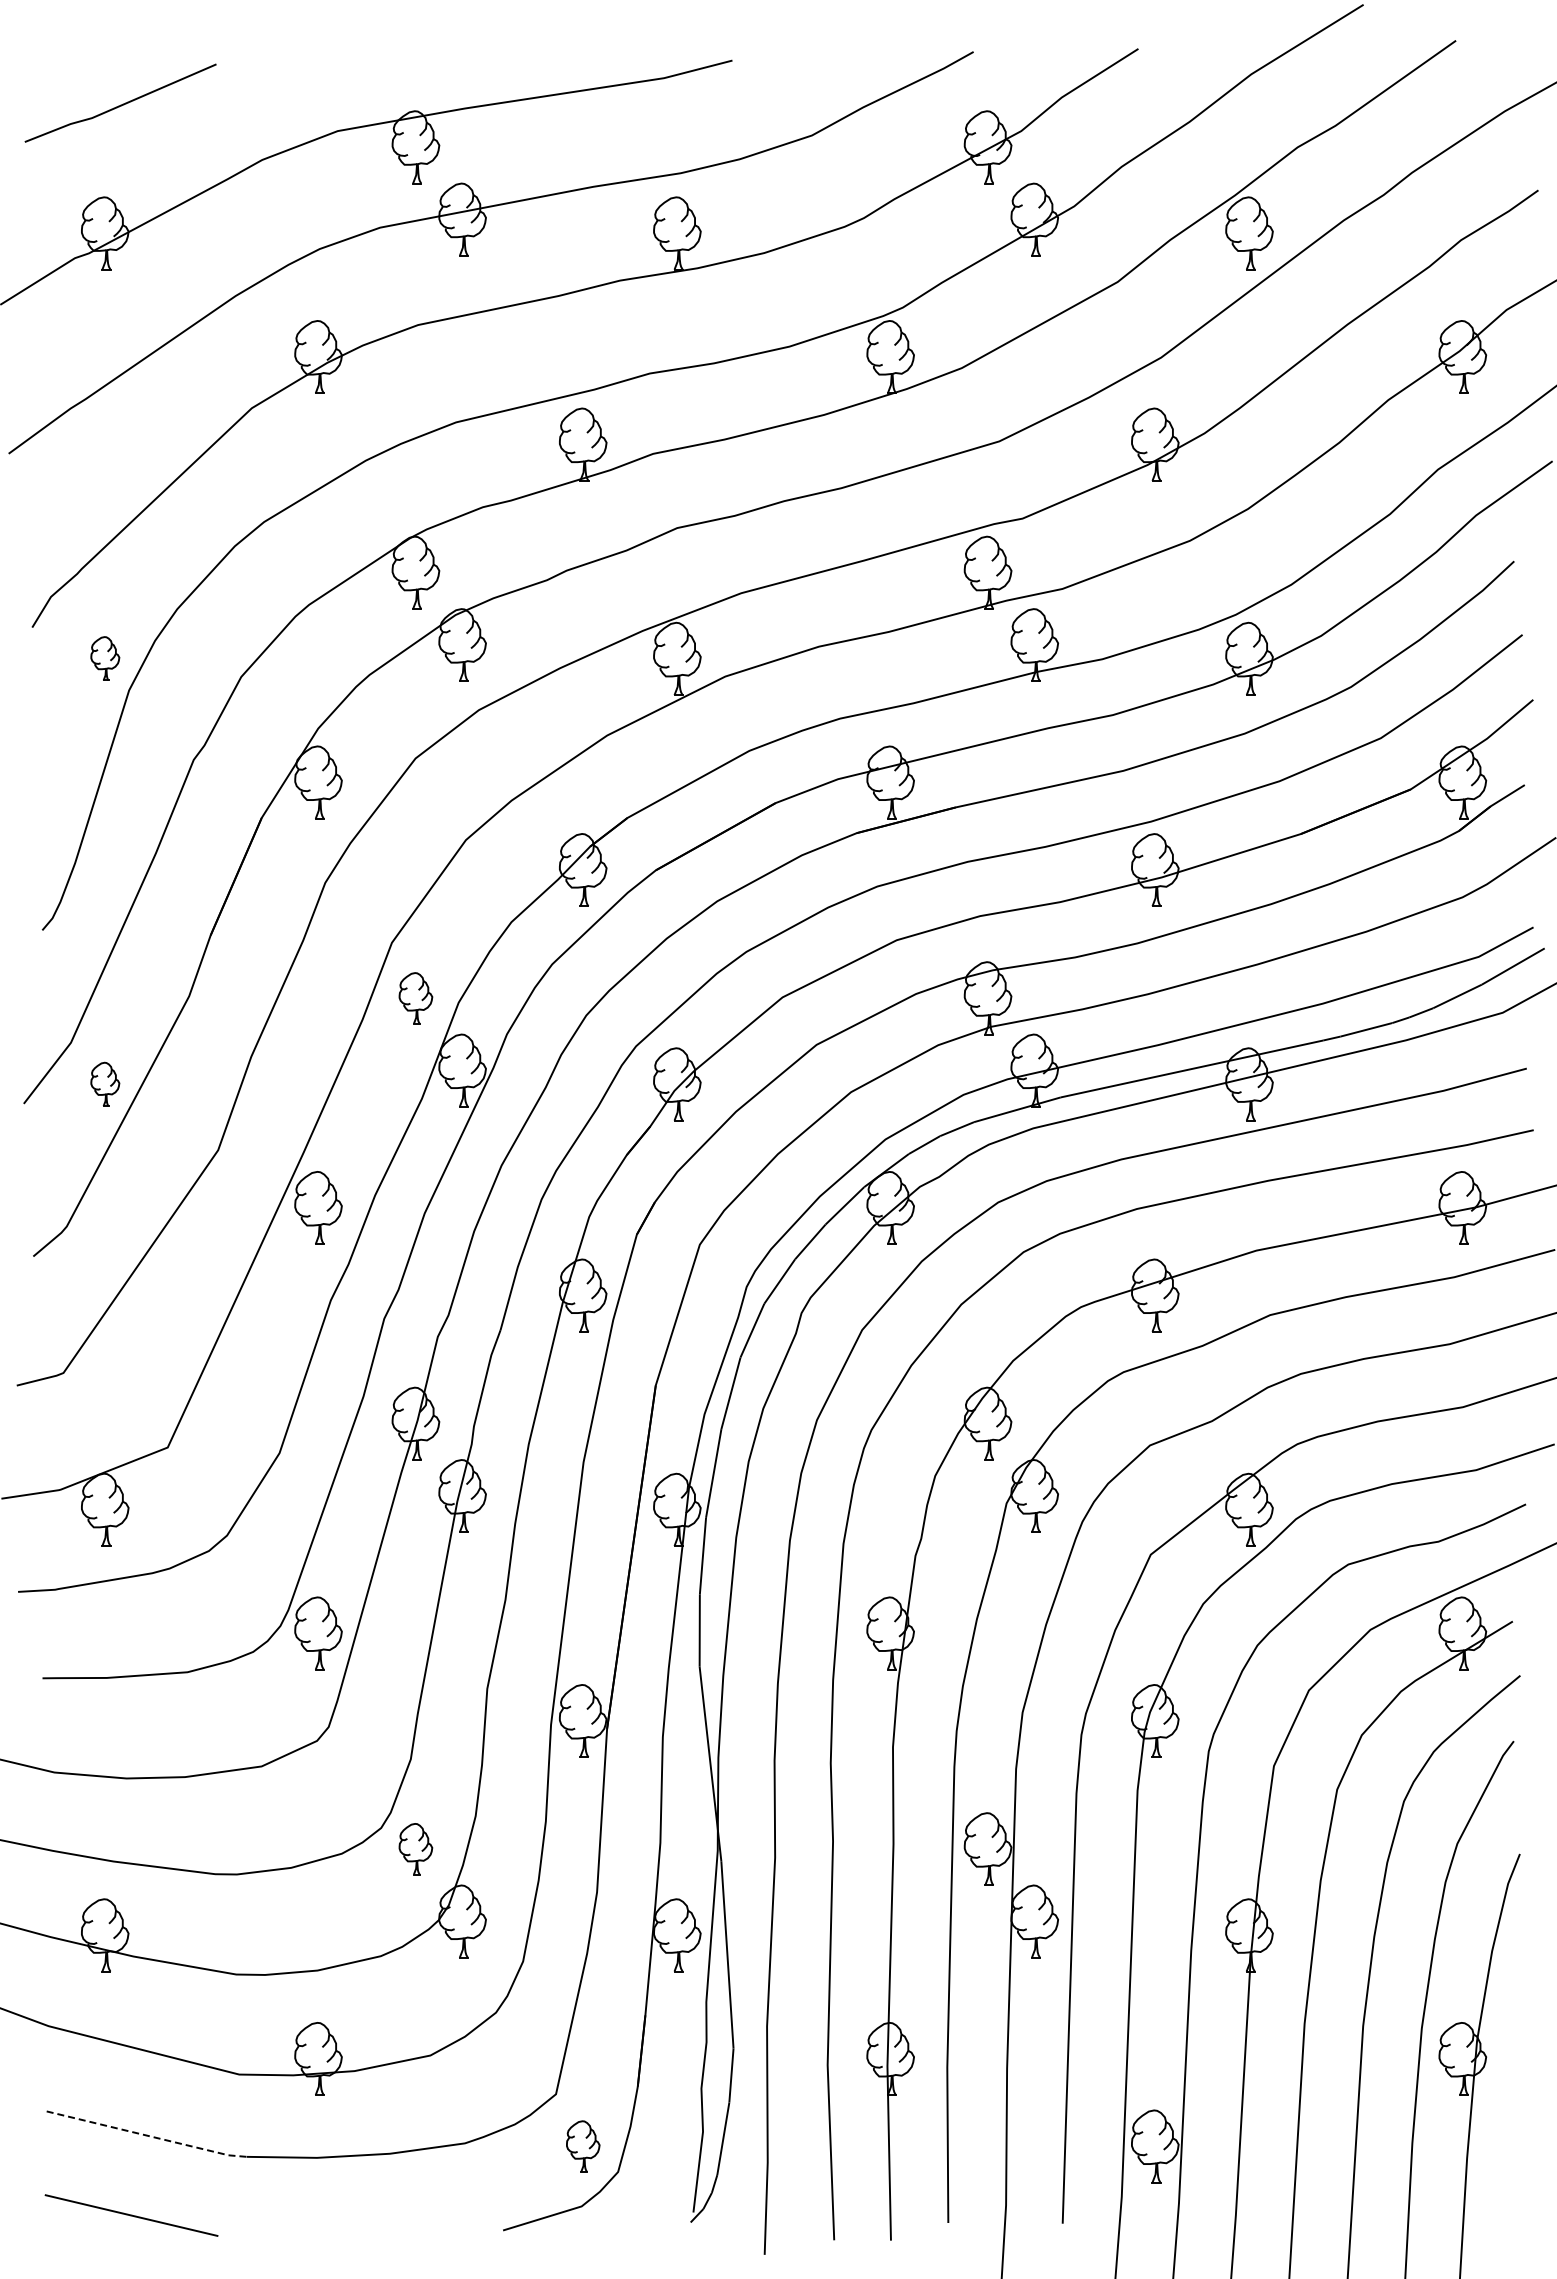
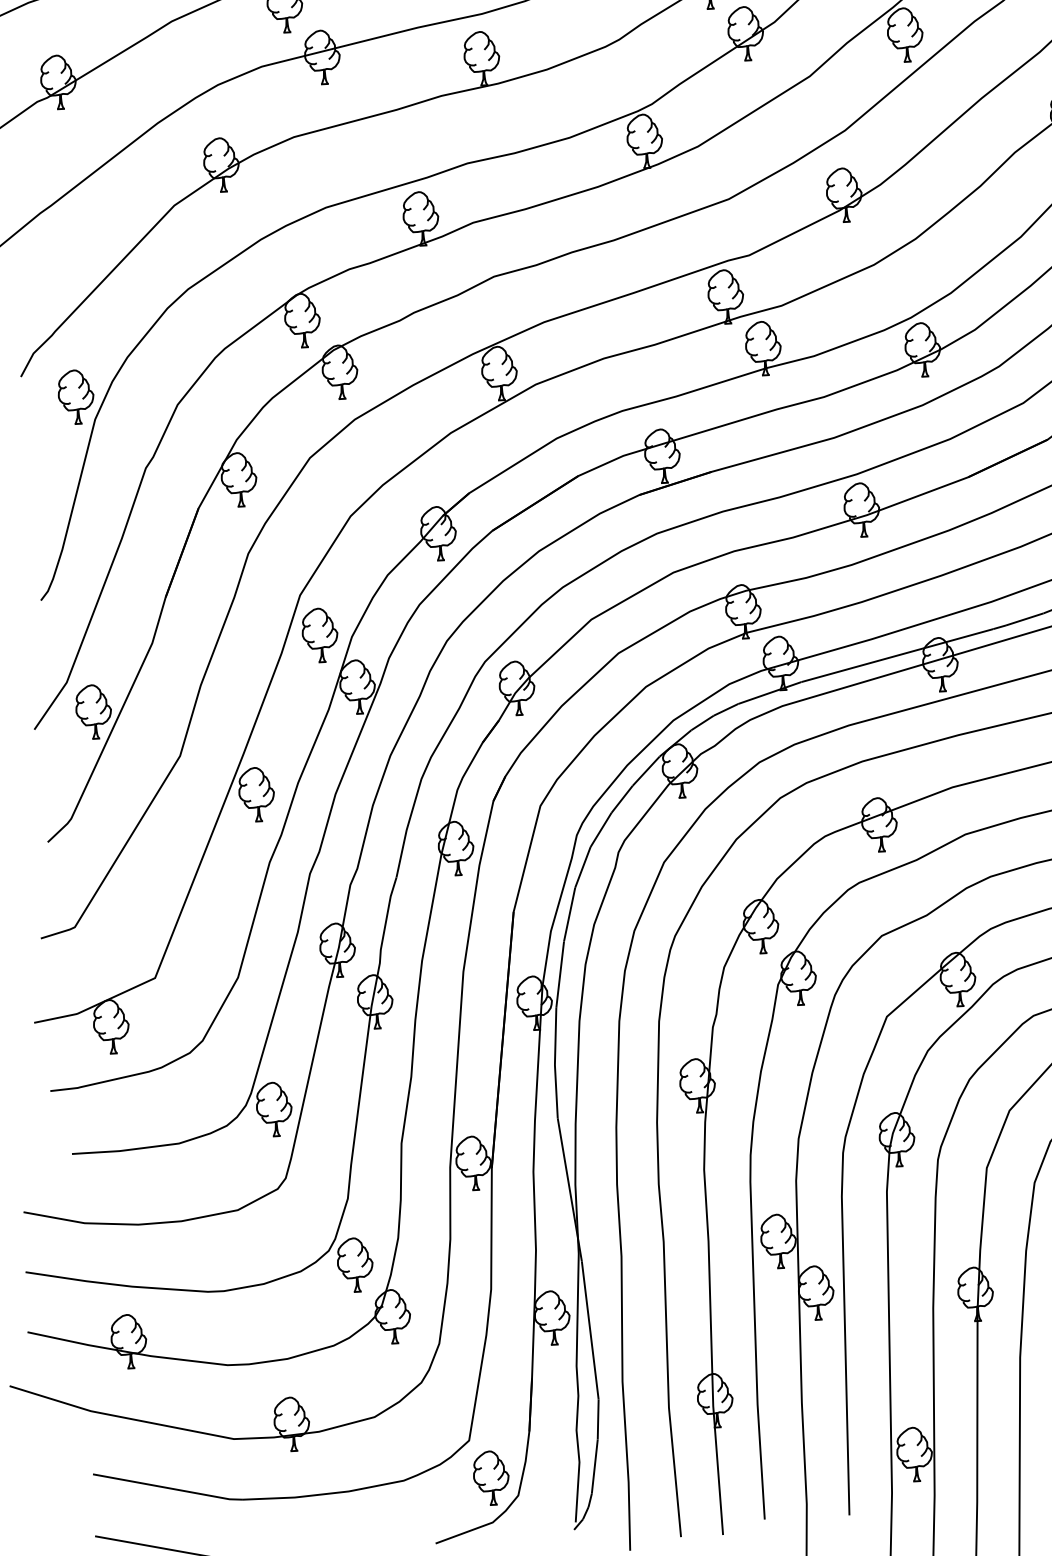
part: (105, 658) -> (76, 396), size x1.67
part: (415, 998) -> (319, 635), size x1.43
part: (105, 1084) -> (94, 712), size x1.67
part: (415, 1848) -> (355, 1264), size x1.43
line: (147, 2135) -> (168, 1487), dashed -> solid
part: (583, 2146) -> (491, 1478), size x1.43

